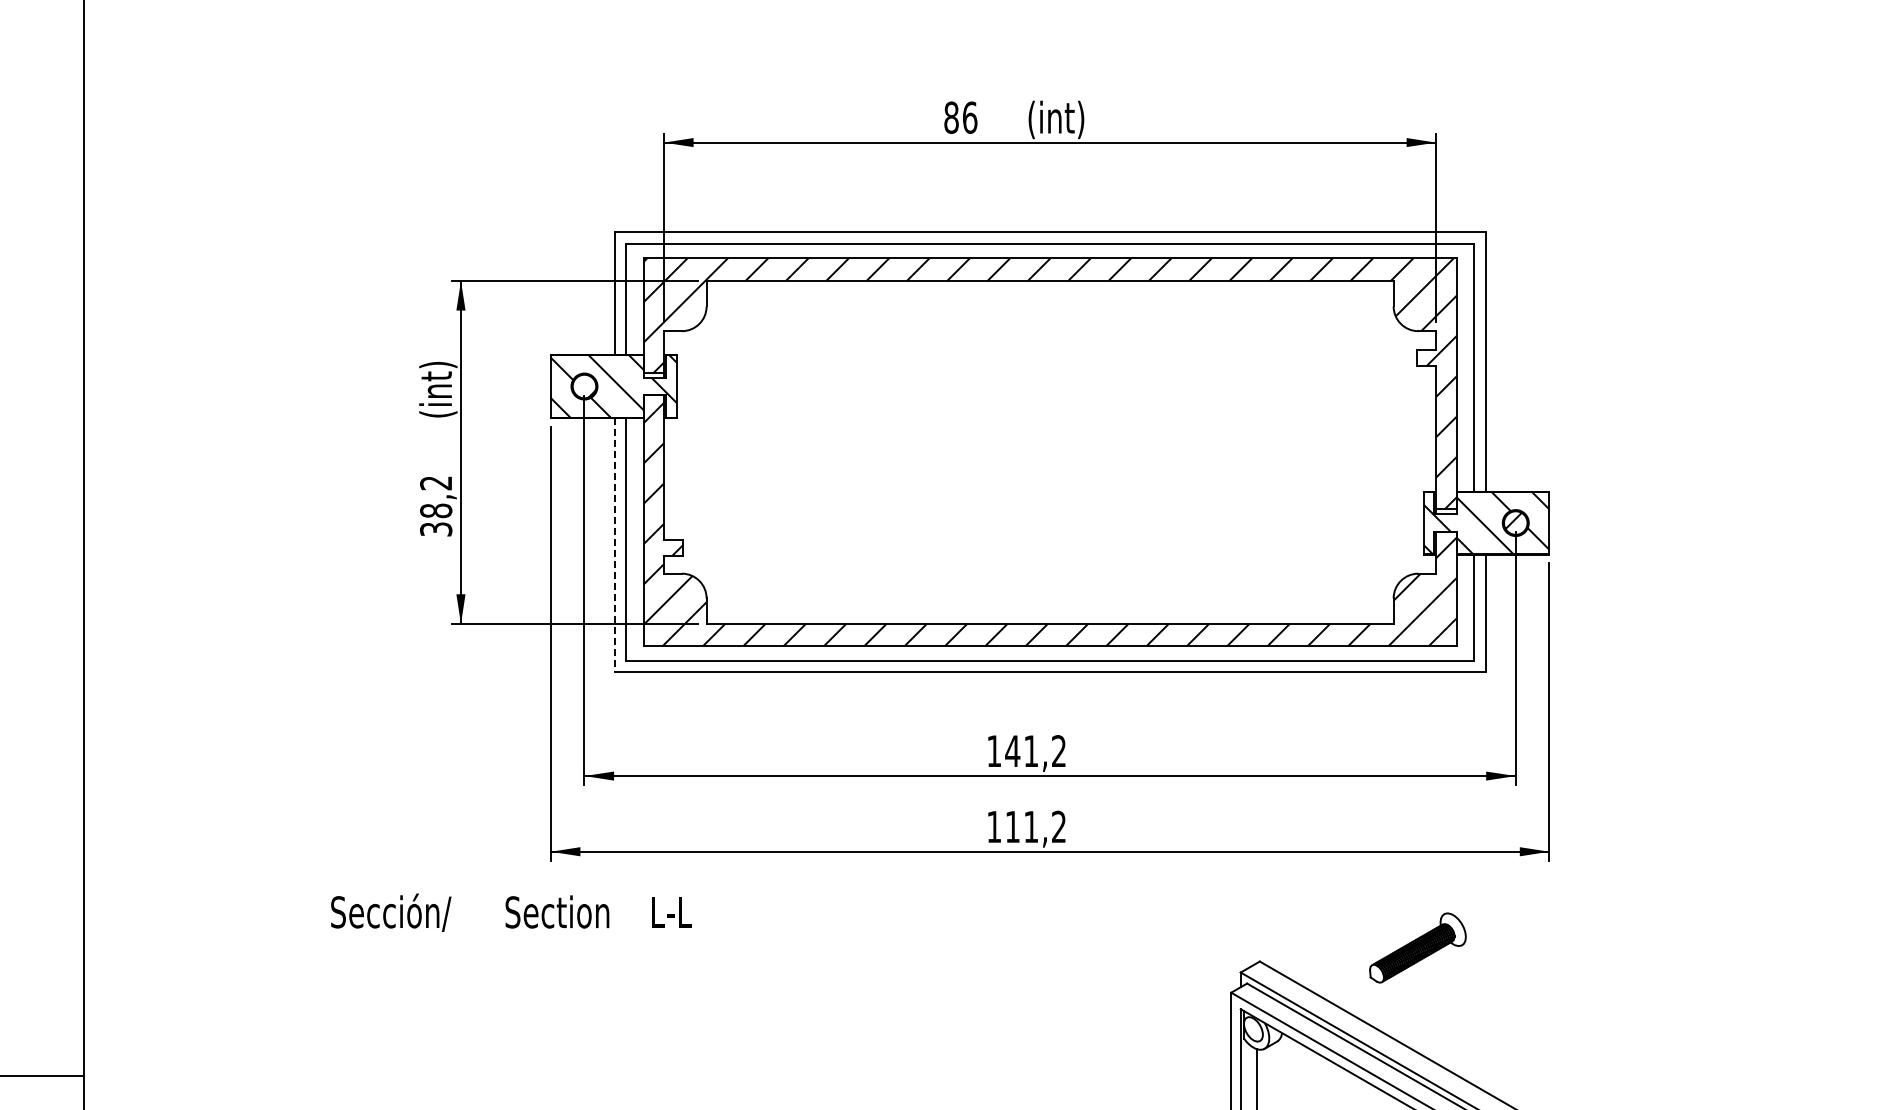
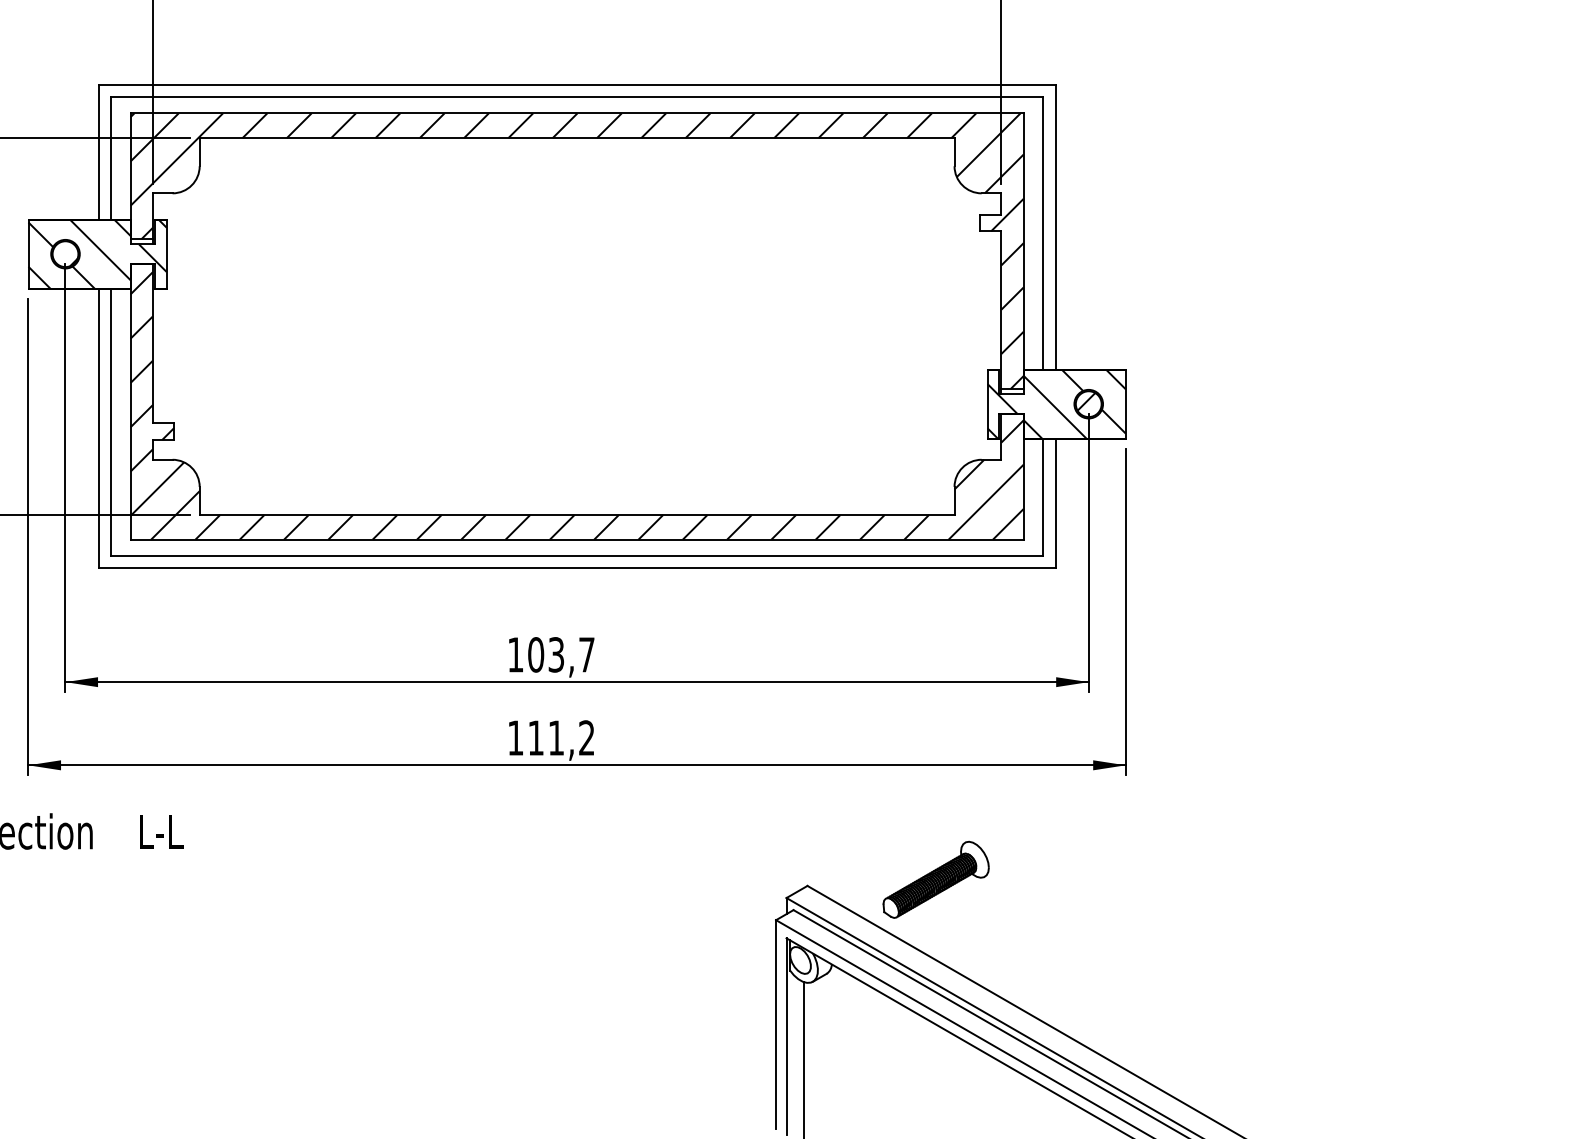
line: (614, 545) -> (98, 428), dashed -> solid
text: (1035, 751) -> (561, 655), 141,2 -> 103,7
part: (1417, 947) -> (935, 879), moved

